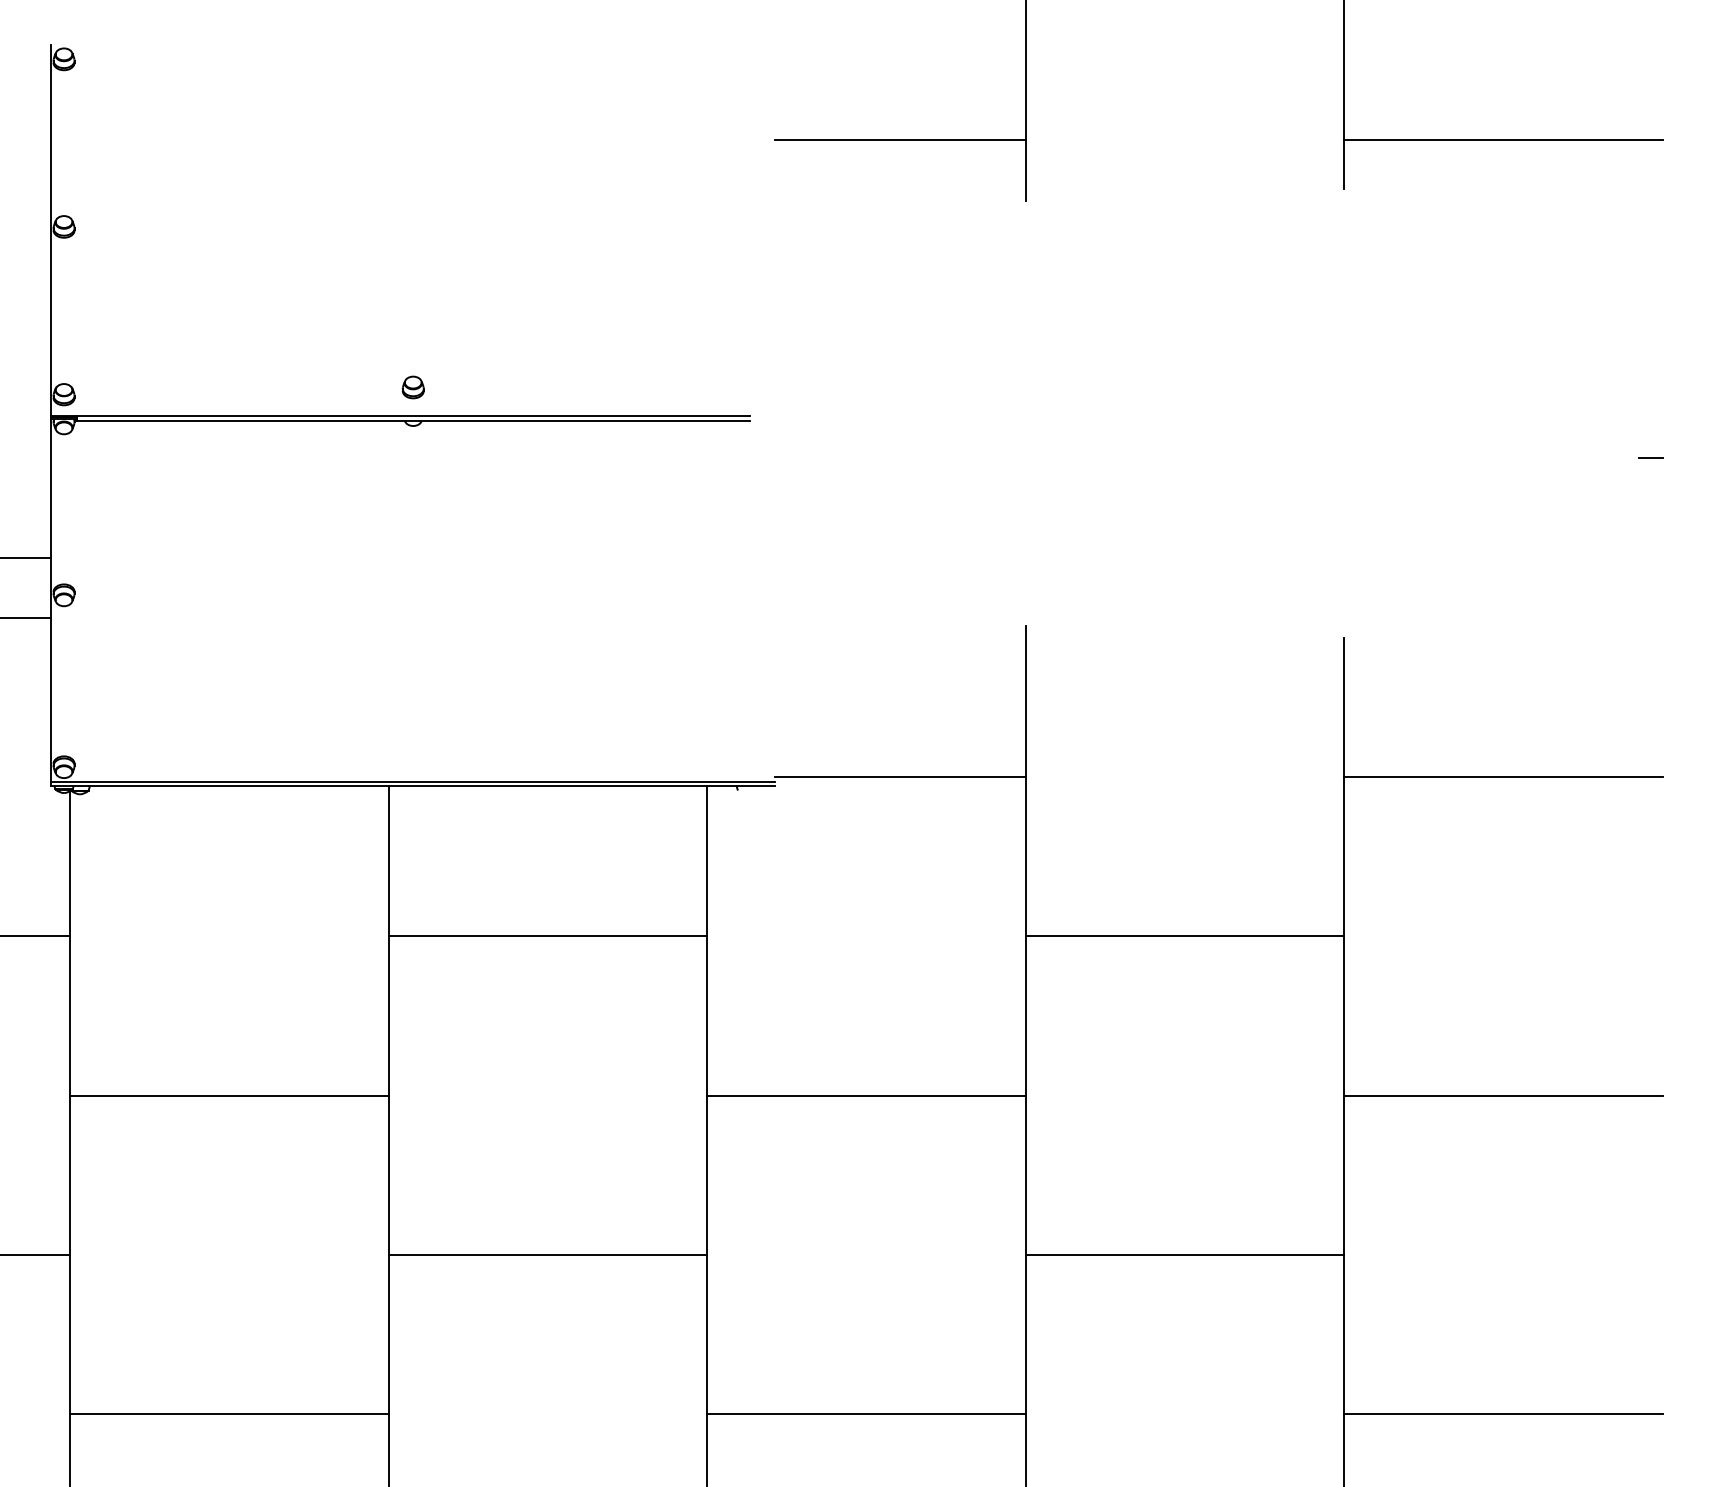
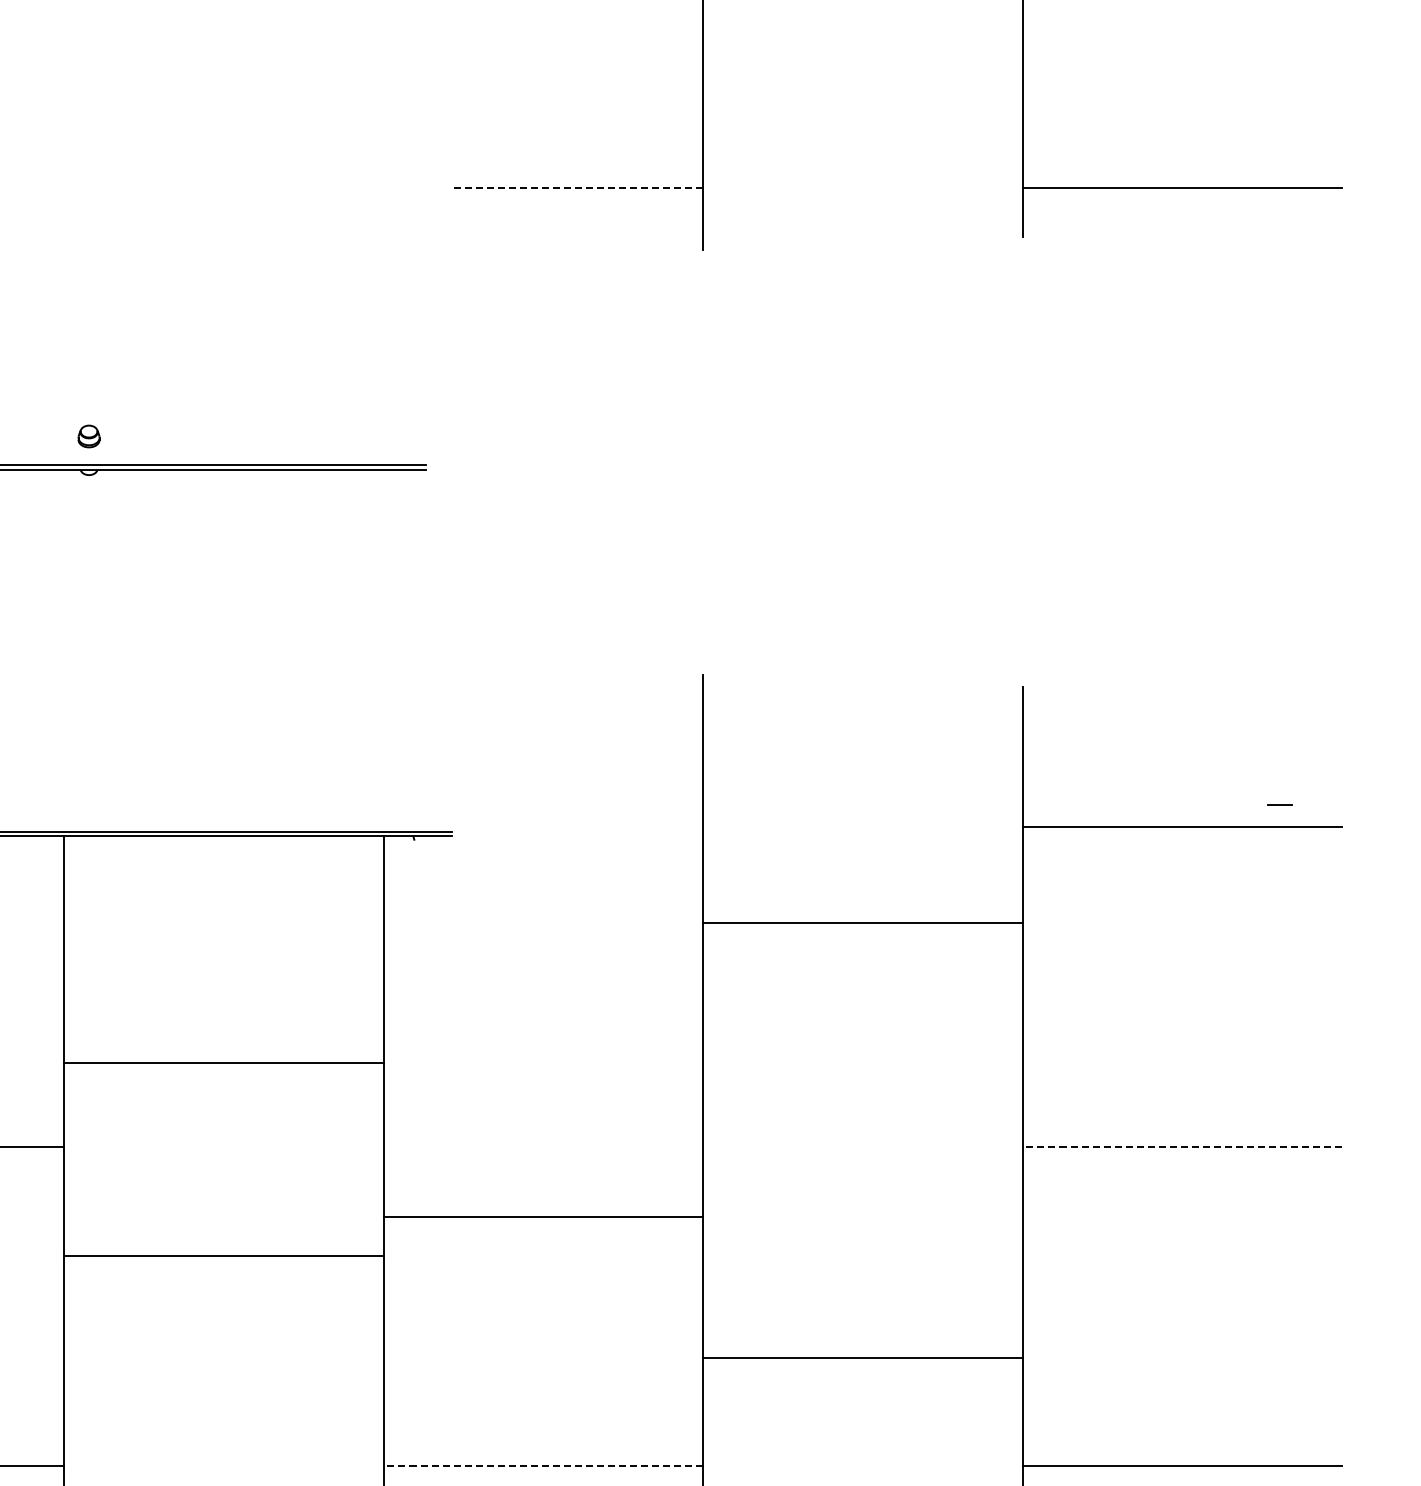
line: (900, 139) -> (577, 187), solid -> dashed
line: (1650, 457) -> (1279, 804), moved
line: (900, 777) -> (577, 827), removed
line: (547, 936) -> (223, 1063), moved
line: (1184, 936) -> (862, 922), moved
line: (866, 1095) -> (543, 1216), moved
line: (1503, 1095) -> (1182, 1146), solid -> dashed
line: (547, 1255) -> (223, 1256), moved
line: (1184, 1255) -> (862, 1358), moved
line: (866, 1414) -> (543, 1466), solid -> dashed

